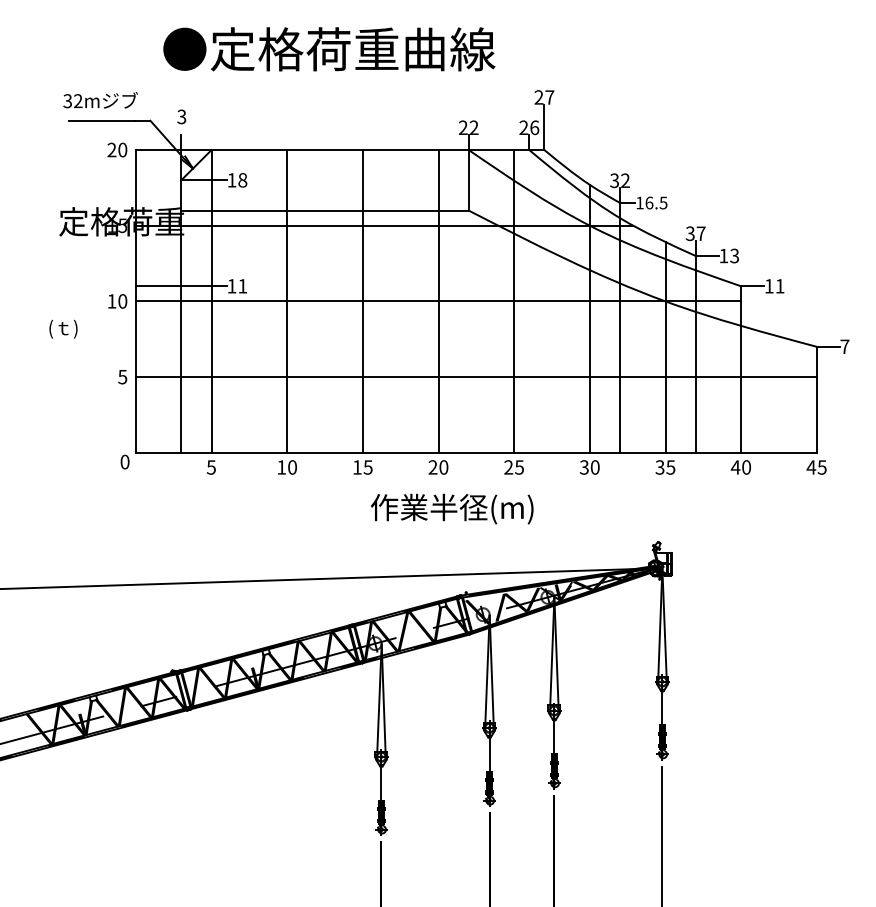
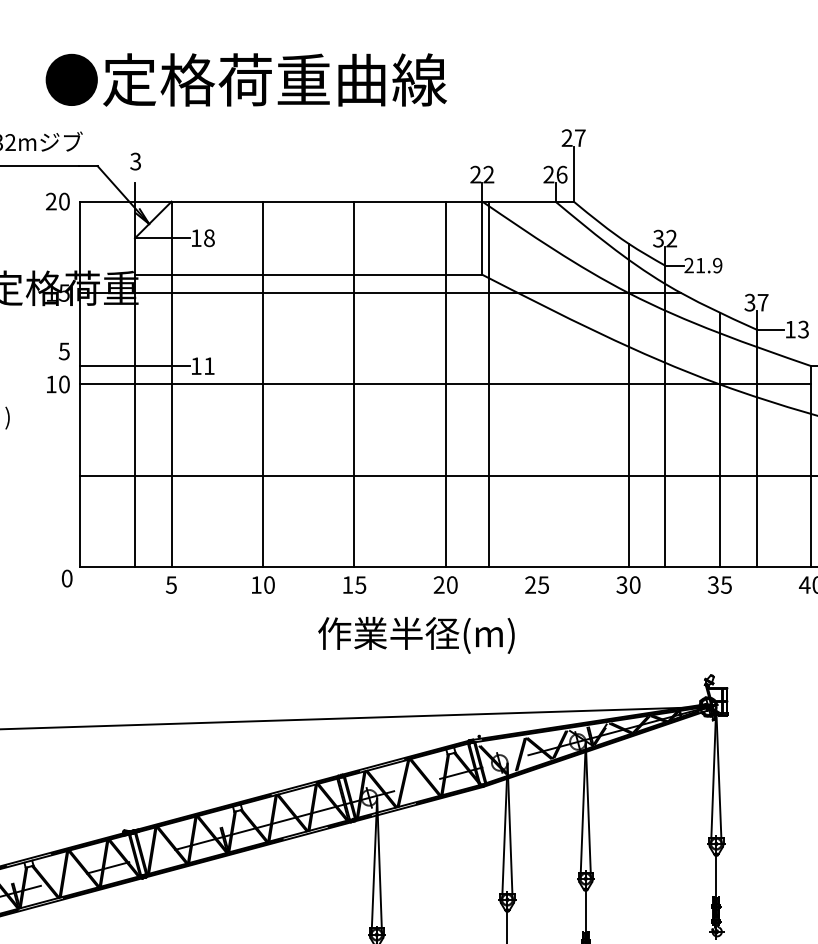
text: (329, 49) -> (246, 80), moved
text: (651, 202) -> (703, 264), 16.5 -> 21.9
line: (514, 301) -> (489, 384), moved
text: (122, 377) -> (64, 351), moved
text: (452, 508) -> (416, 634), moved

